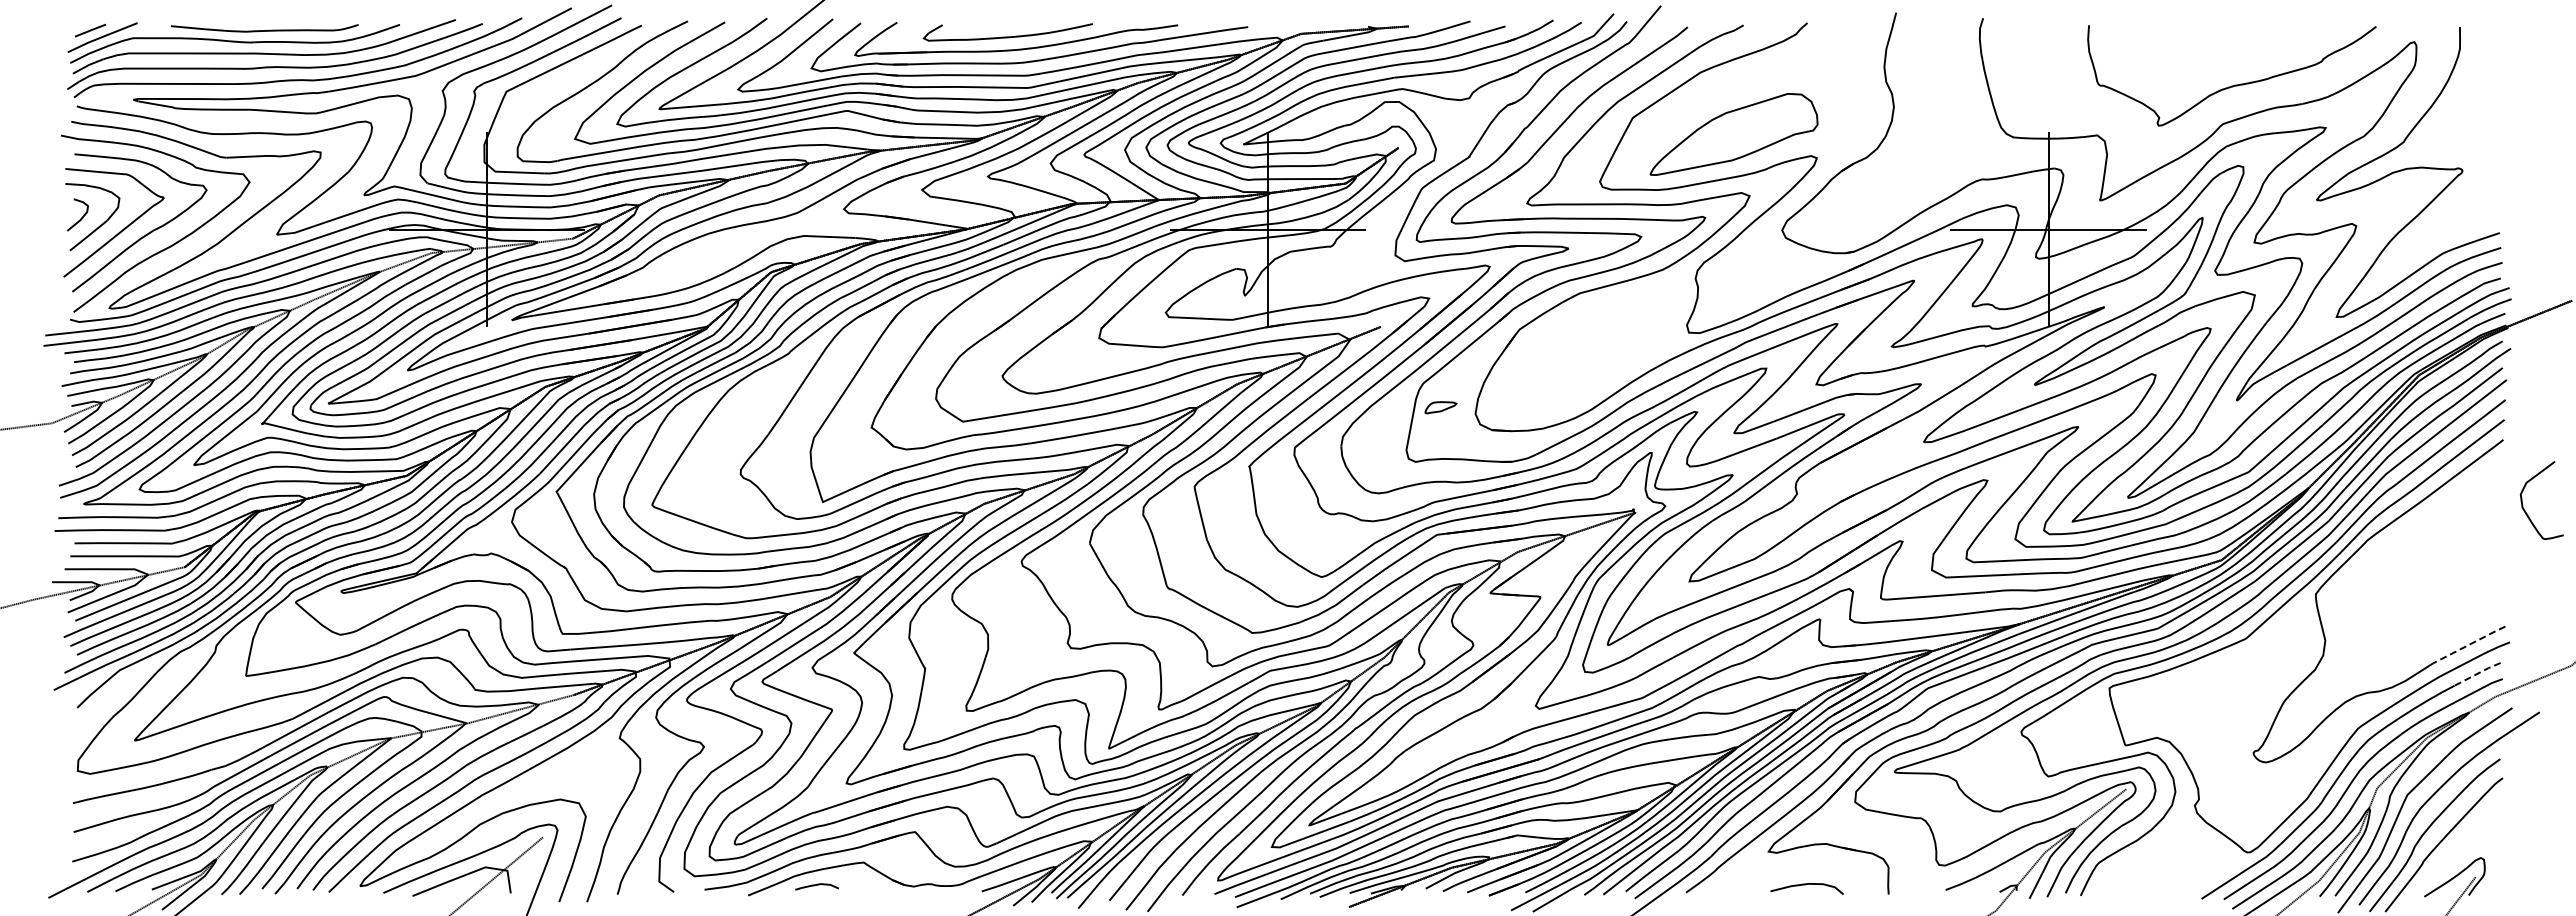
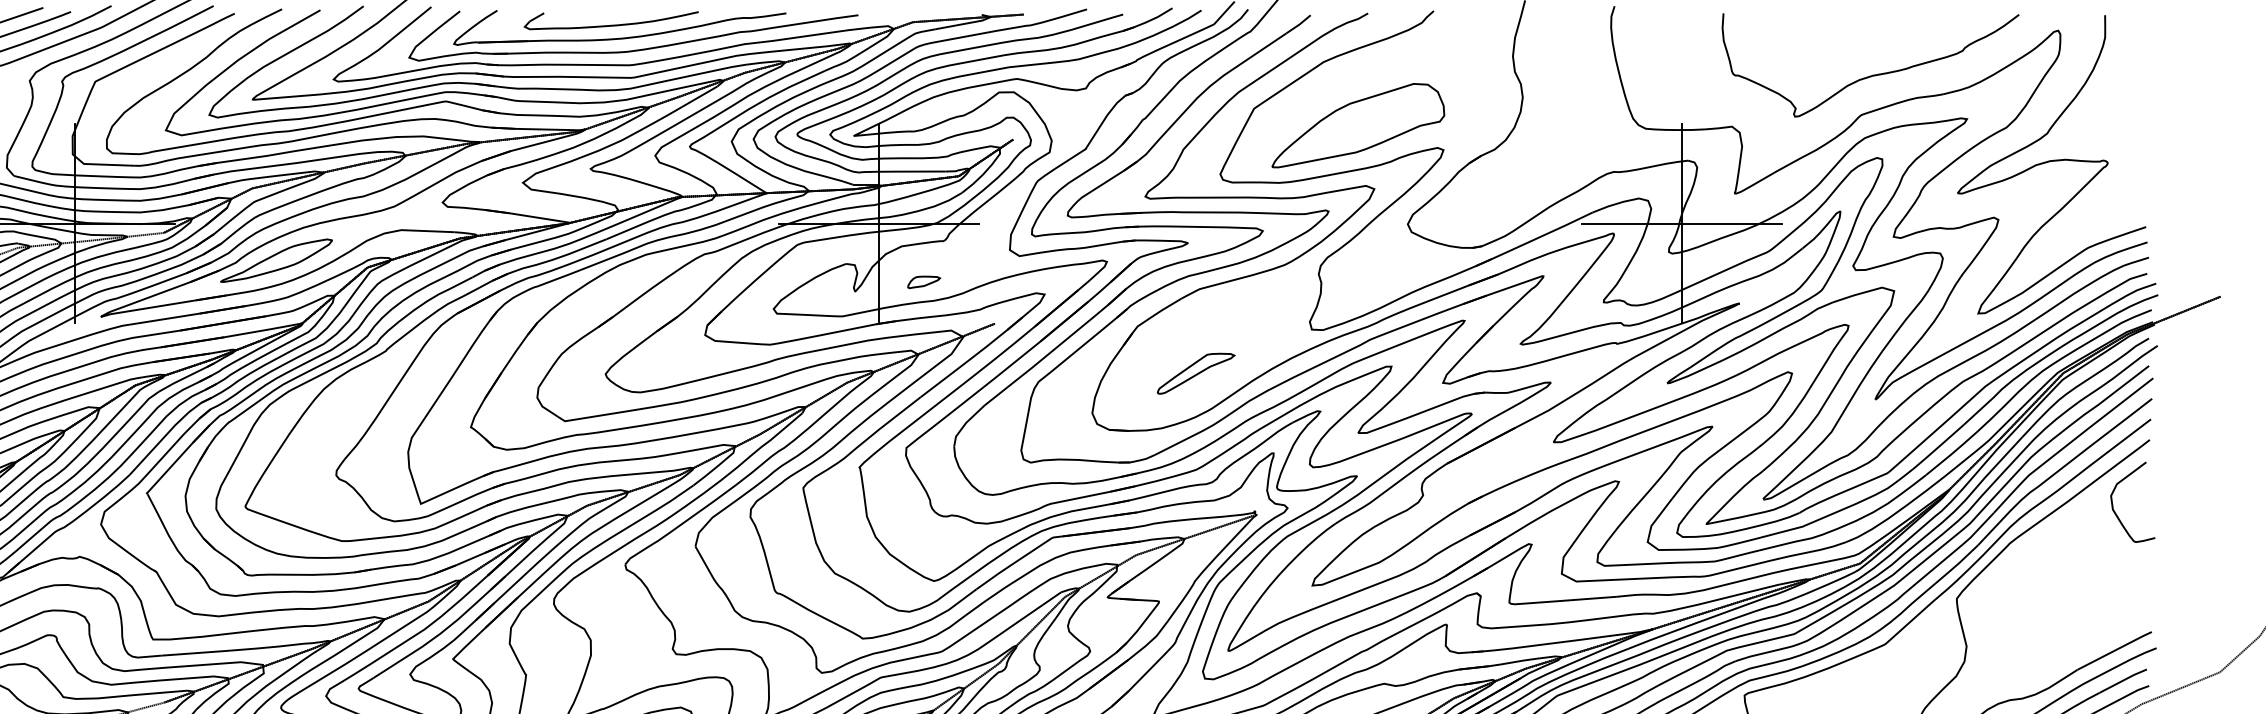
part: (682, 265) -> (276, 260), added
part: (1576, 375) -> (1196, 373), added
part: (1440, 407) -> (923, 282), moved
curve: (2523, 505) -> (2113, 507), moved
line: (2469, 644) -> (2114, 650), dashed -> solid
line: (2477, 673) -> (2123, 680), dashed -> solid

